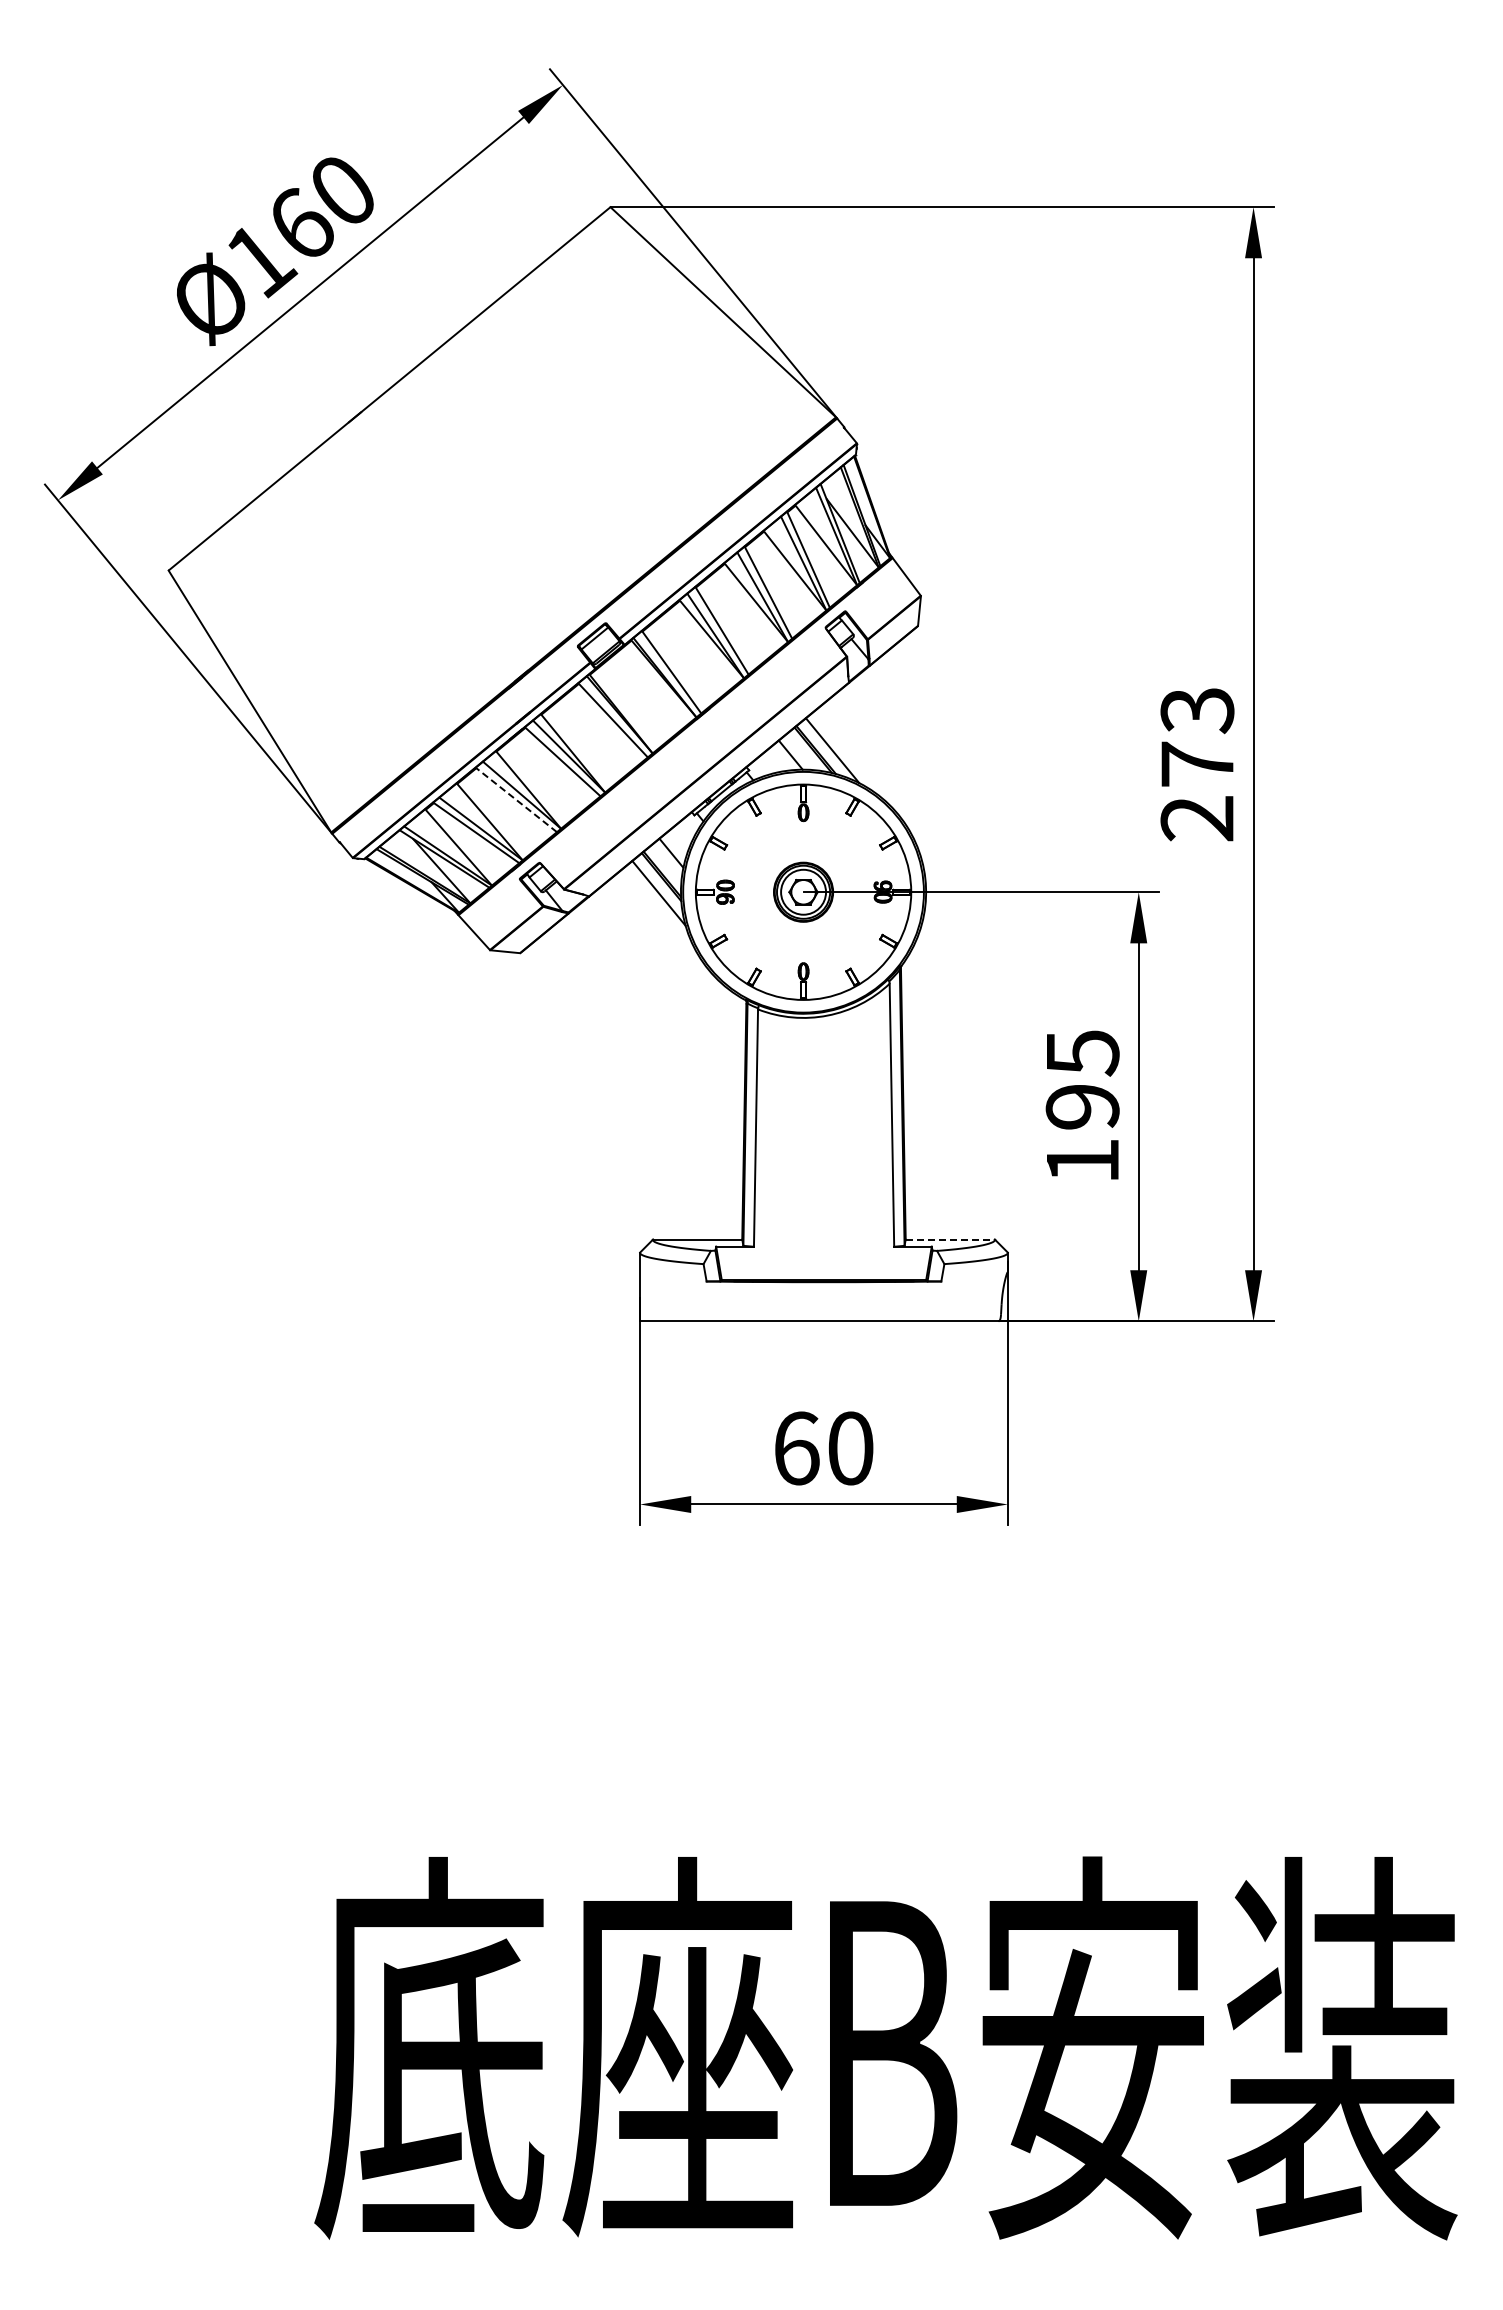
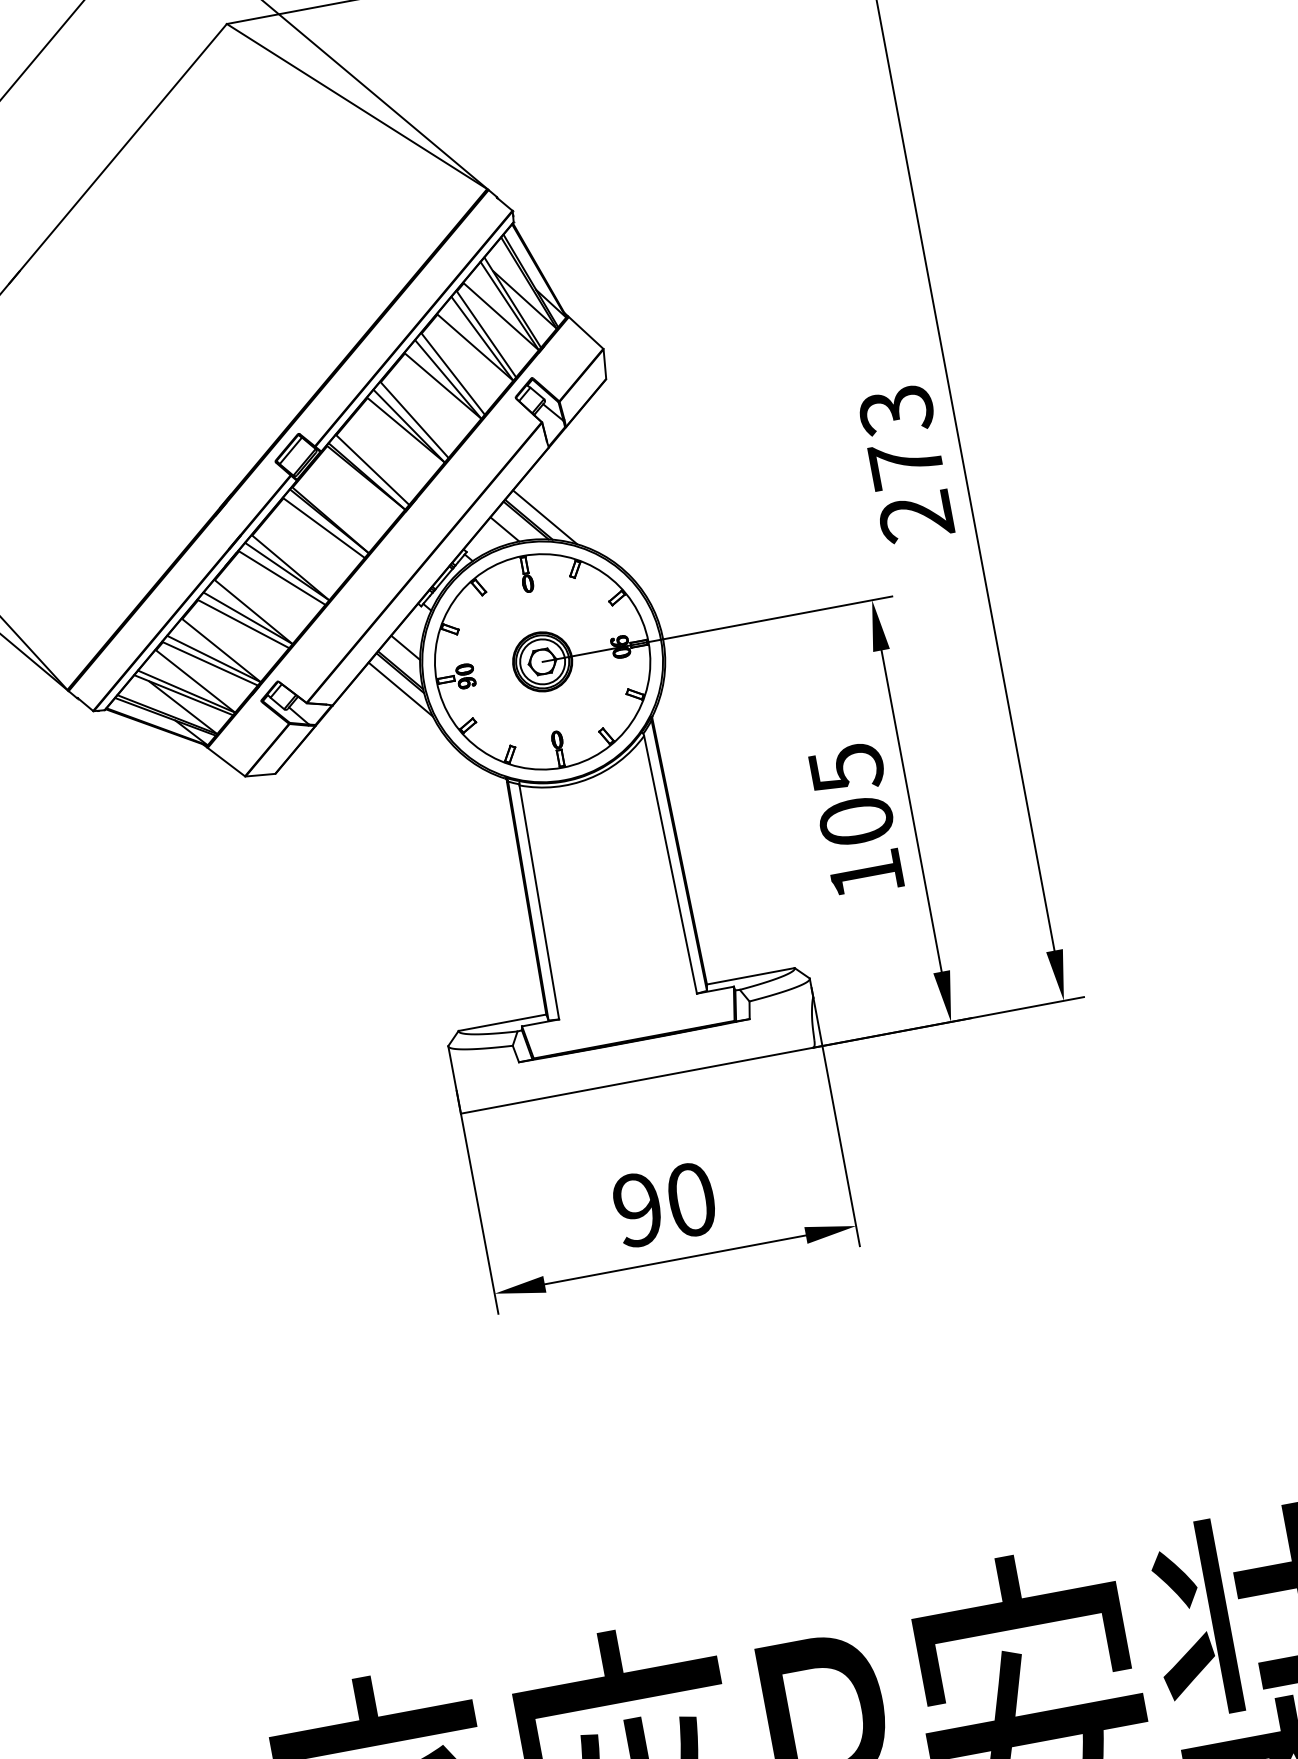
line: (516, 799) -> (243, 623), dashed -> solid
text: (1082, 1106) -> (856, 821), 195 -> 105
line: (950, 1239) -> (750, 976), dashed -> solid
text: (796, 1448) -> (638, 1209), 60 -> 90

